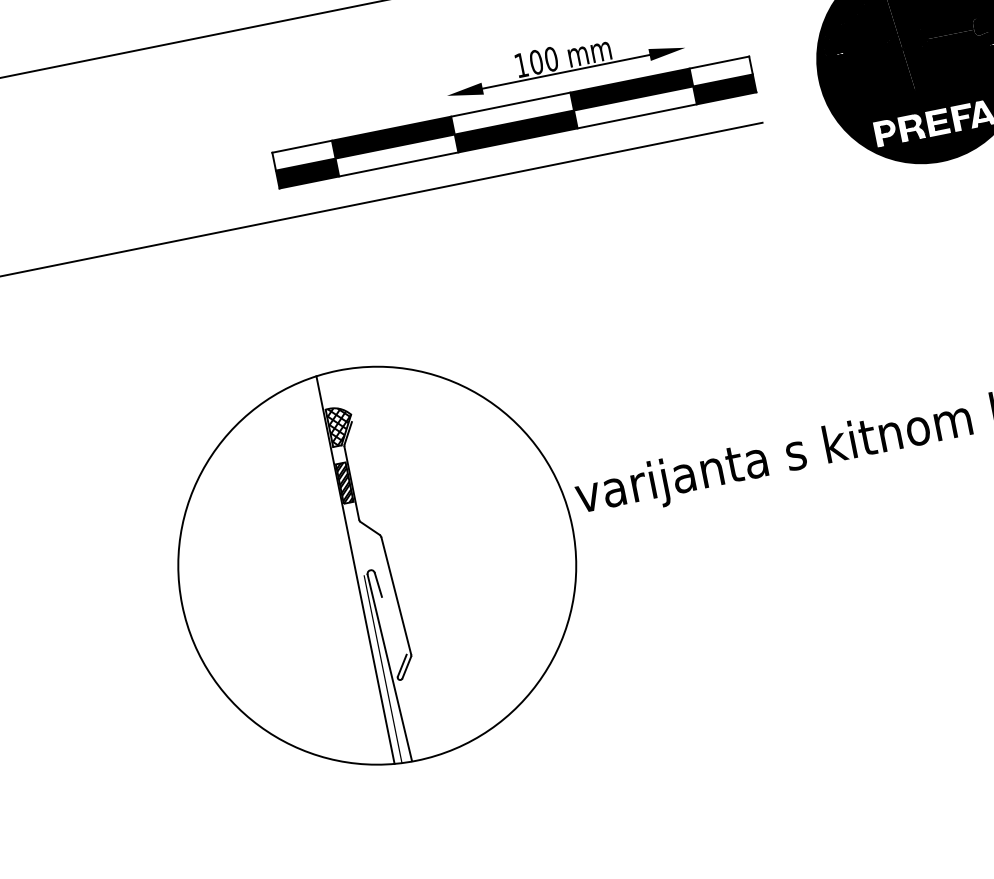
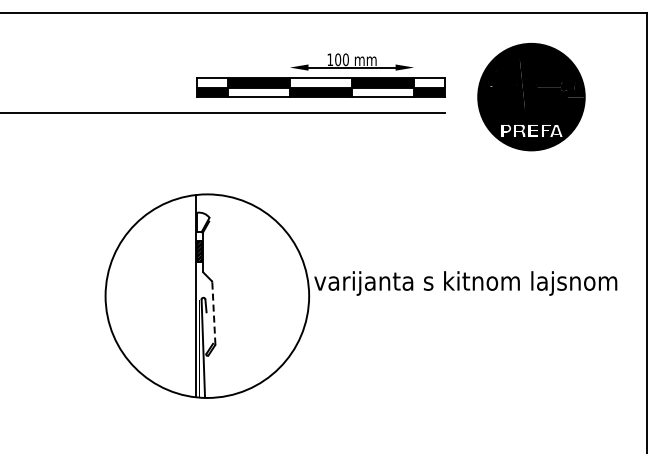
hatch: (341, 426) -> (203, 222), removed
line: (395, 596) -> (213, 313), solid -> dashed

